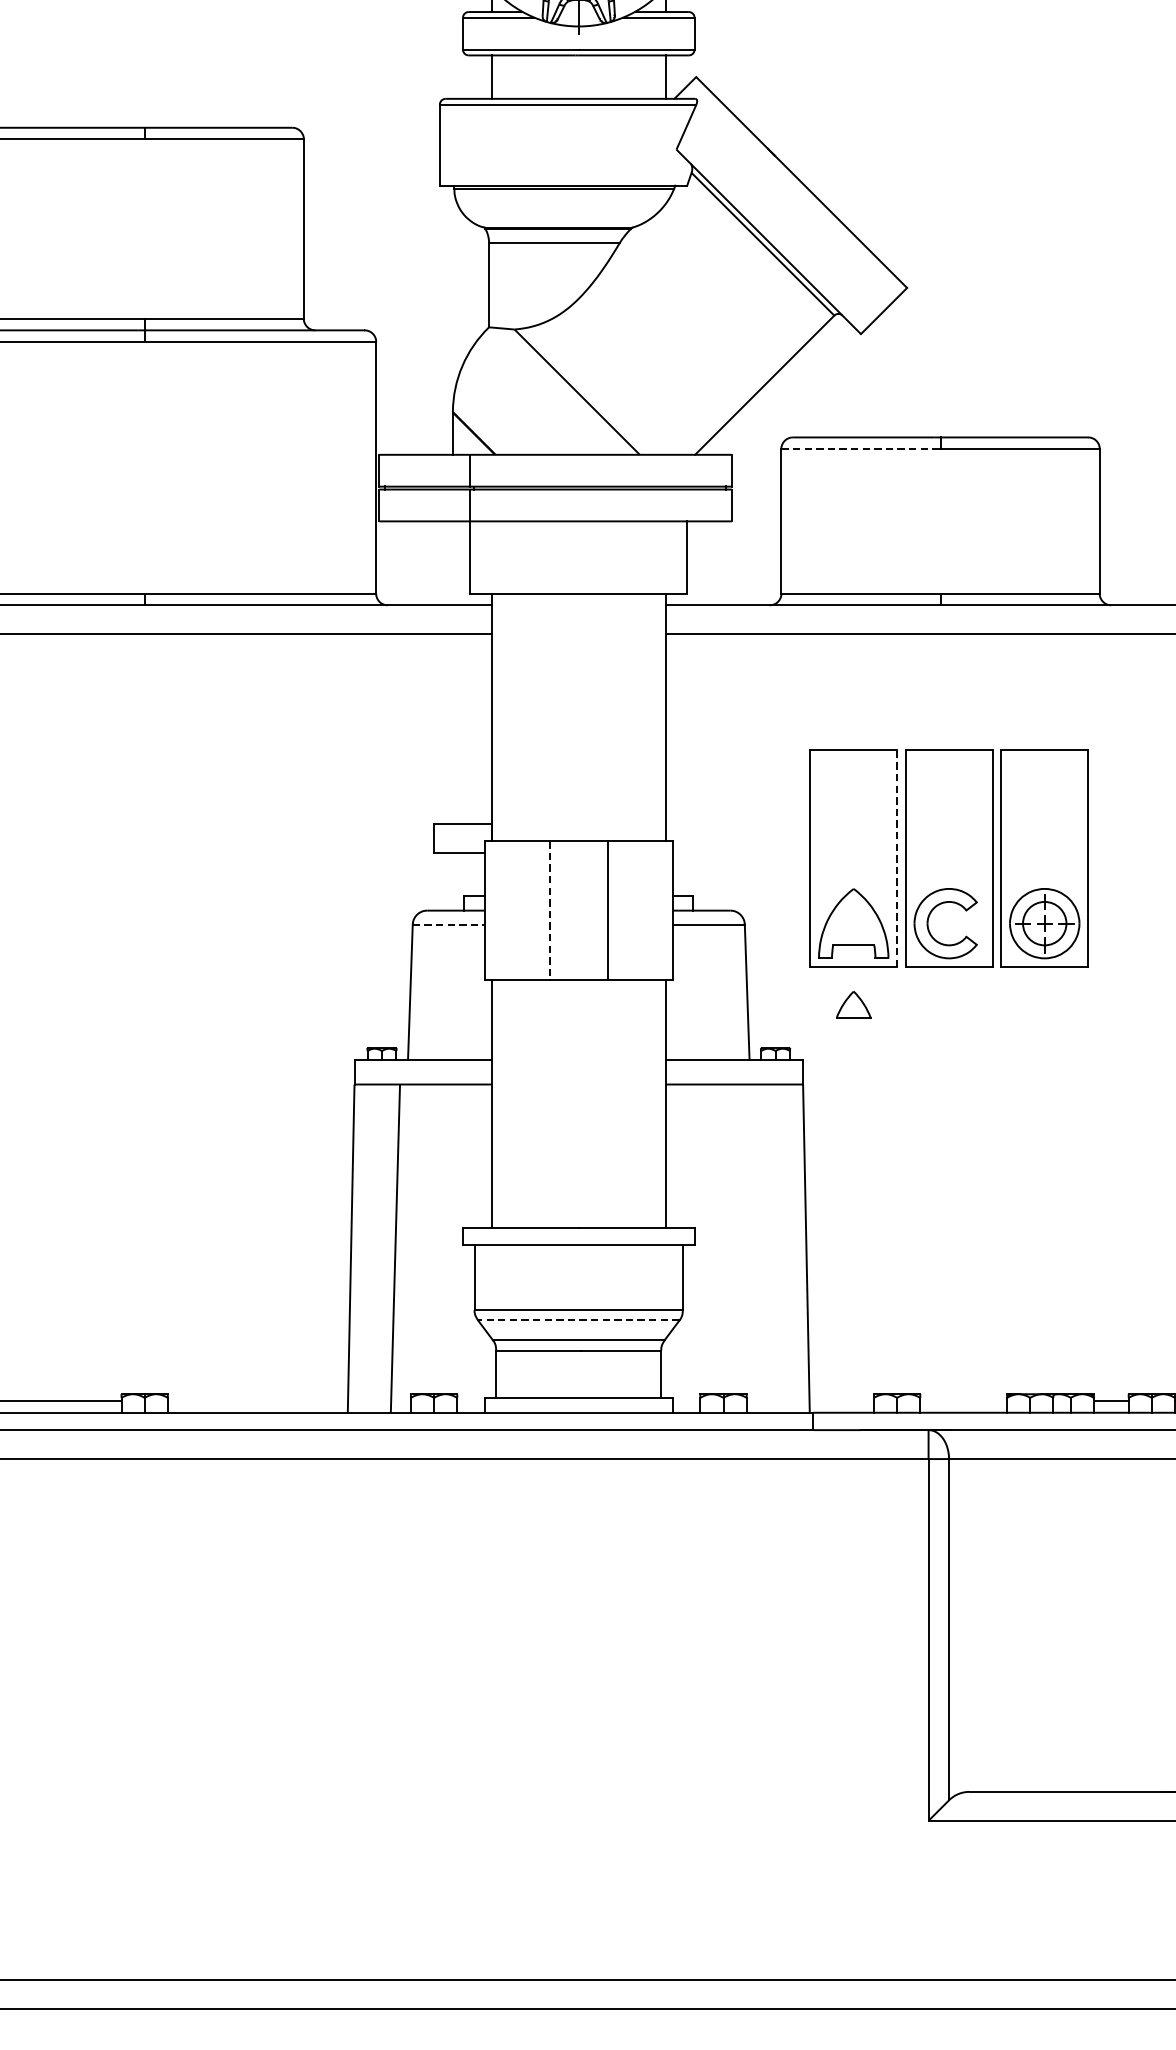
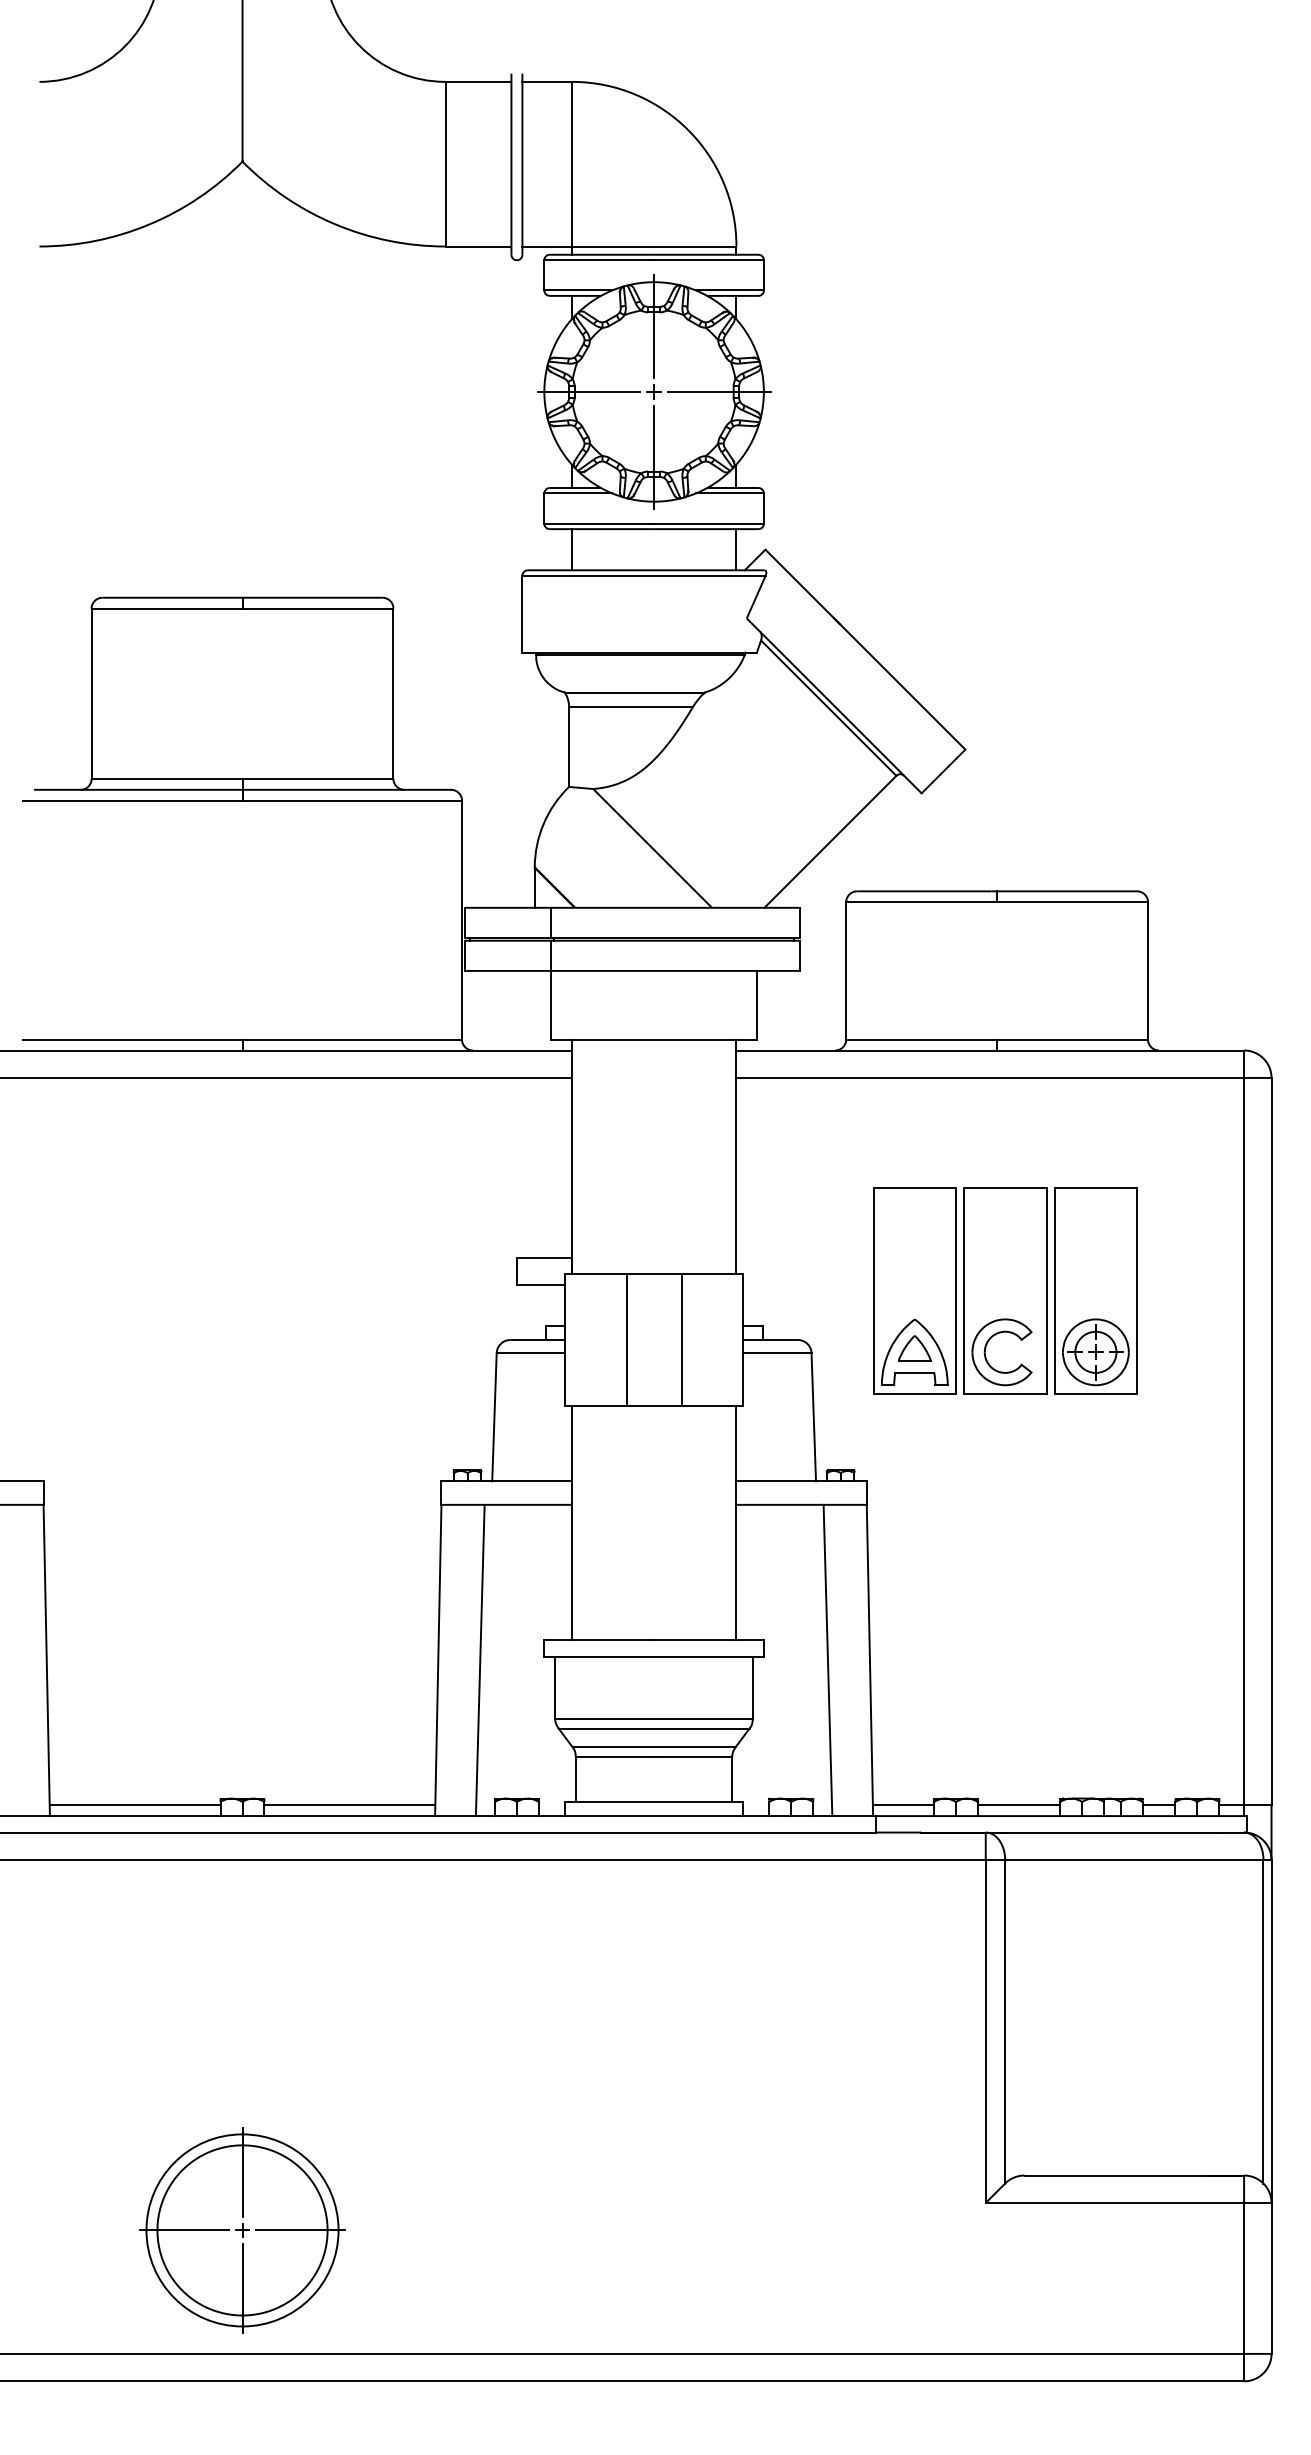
line: (861, 449) -> (922, 902), dashed -> solid
line: (896, 858) -> (955, 1290), dashed -> solid
line: (549, 911) -> (626, 1340), dashed -> solid
line: (449, 924) -> (531, 1353), dashed -> solid
part: (853, 1005) -> (914, 1348), moved
line: (761, 1248) -> (827, 1660), added
line: (578, 1320) -> (653, 1728), dashed -> solid
line: (257, 1401) -> (349, 1805), added
line: (841, 1401) -> (903, 1805), added
line: (963, 1401) -> (1018, 1805), added
part: (144, 1849) -> (242, 2230), added

